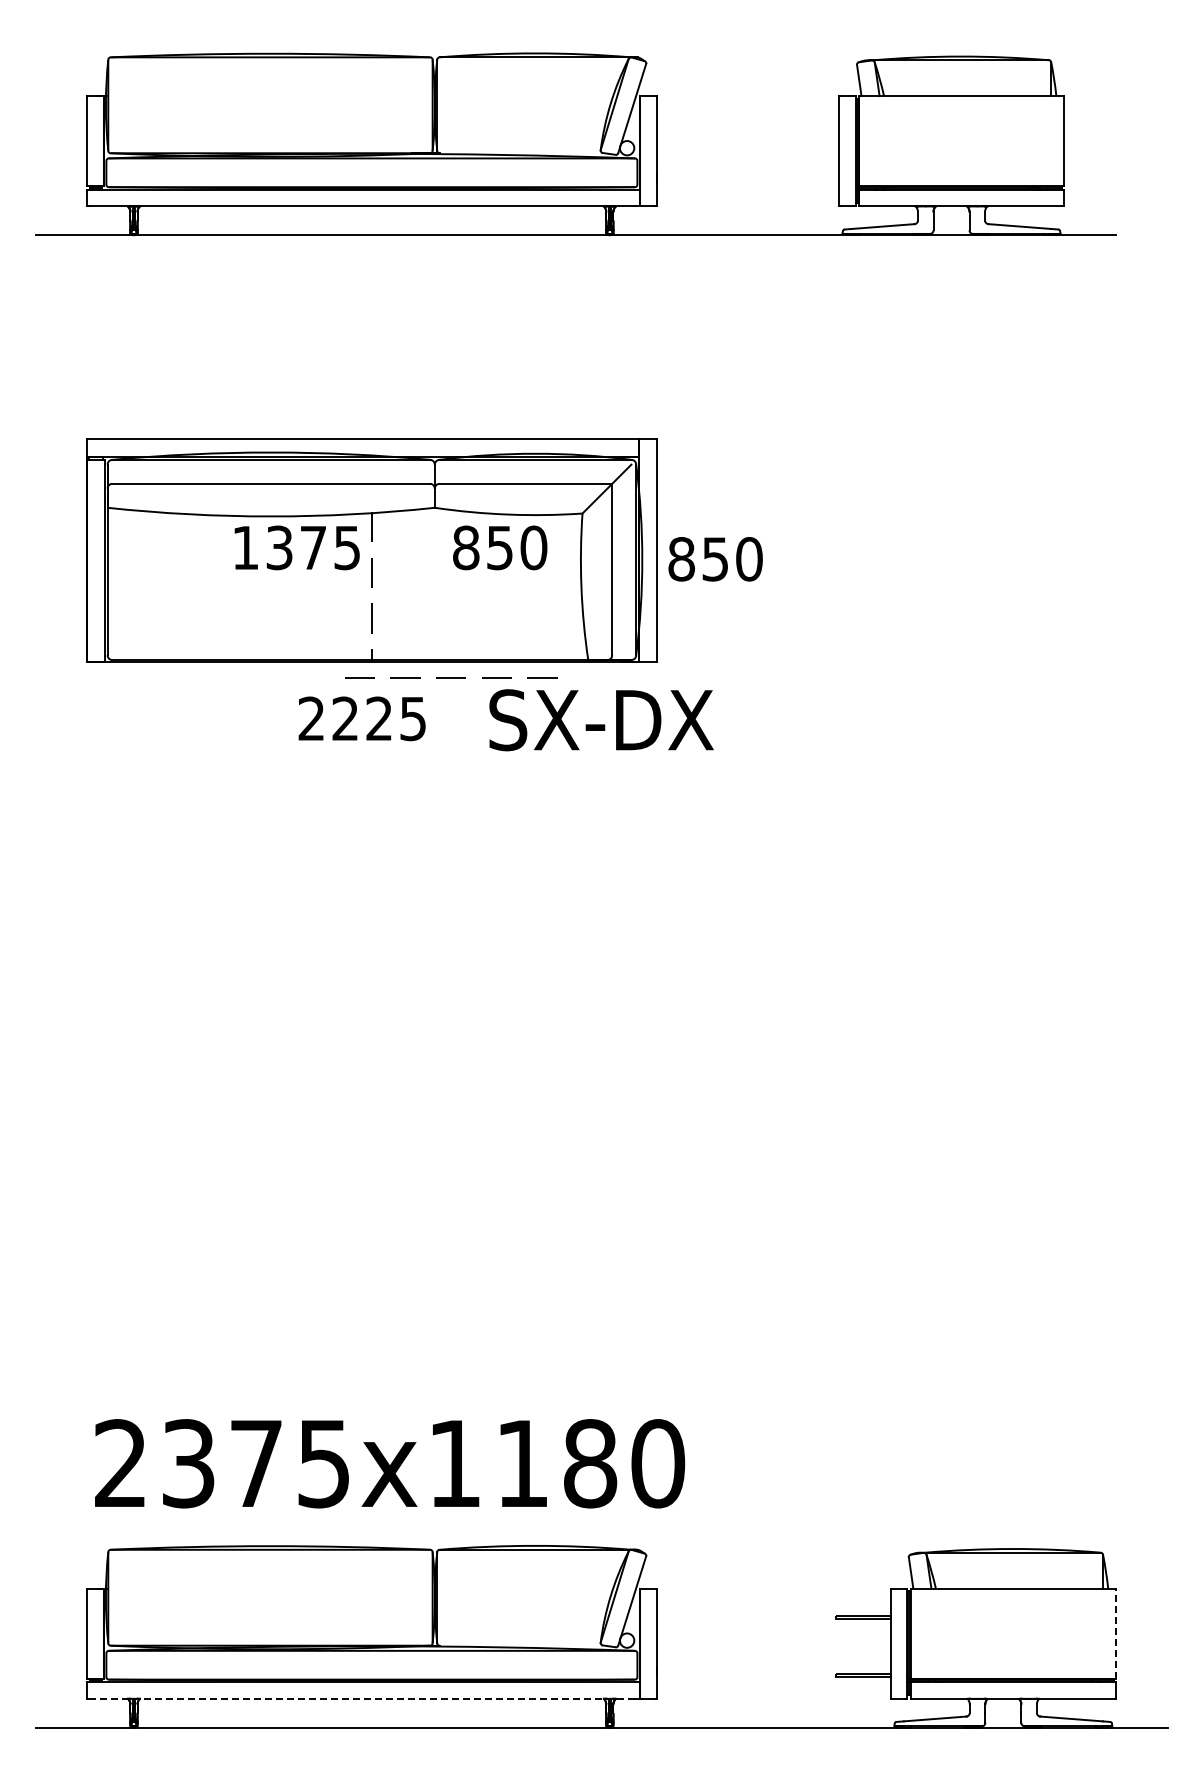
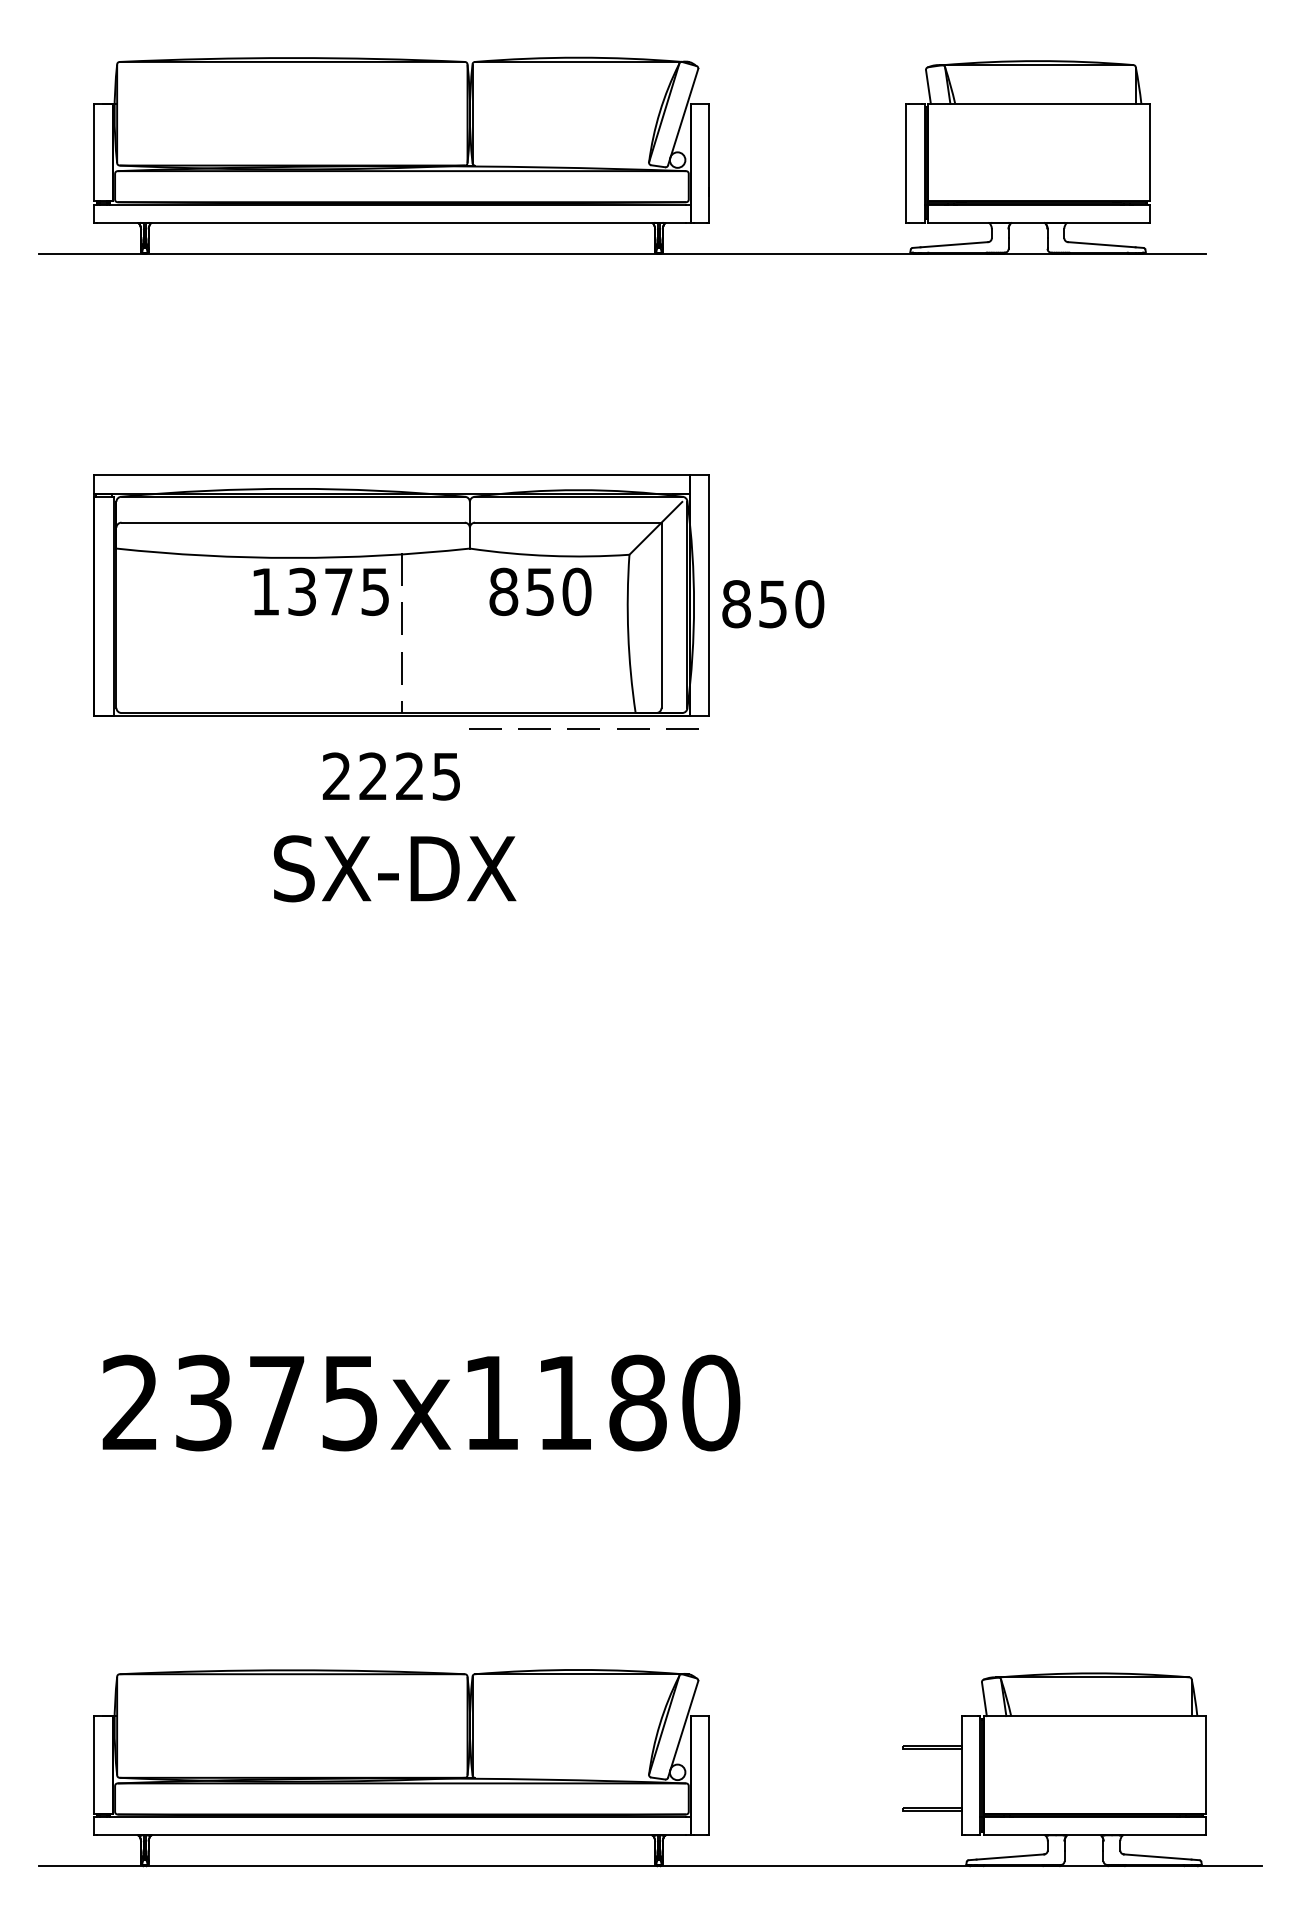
line: (451, 677) -> (584, 727), moved
text: (601, 720) -> (395, 869), moved
text: (390, 1463) -> (422, 1402), moved
line: (1116, 1633) -> (1206, 1764), dashed -> solid
line: (362, 1698) -> (391, 1834), dashed -> solid

